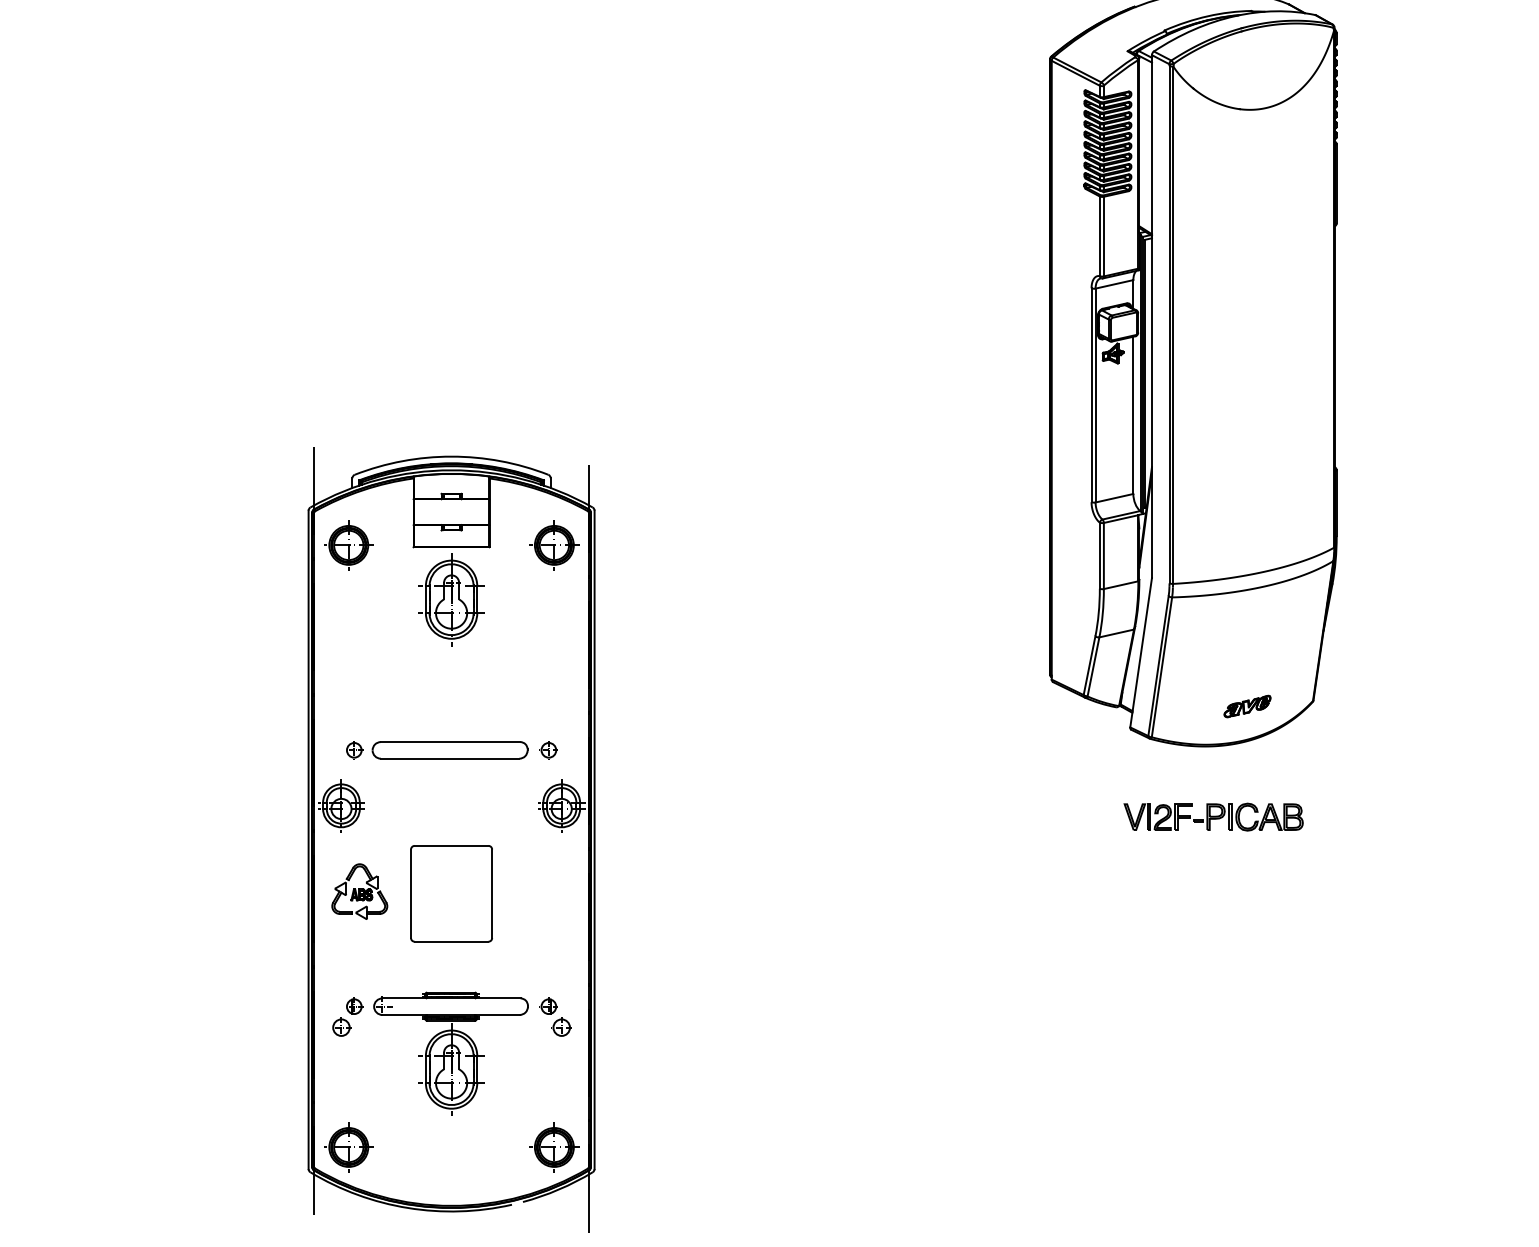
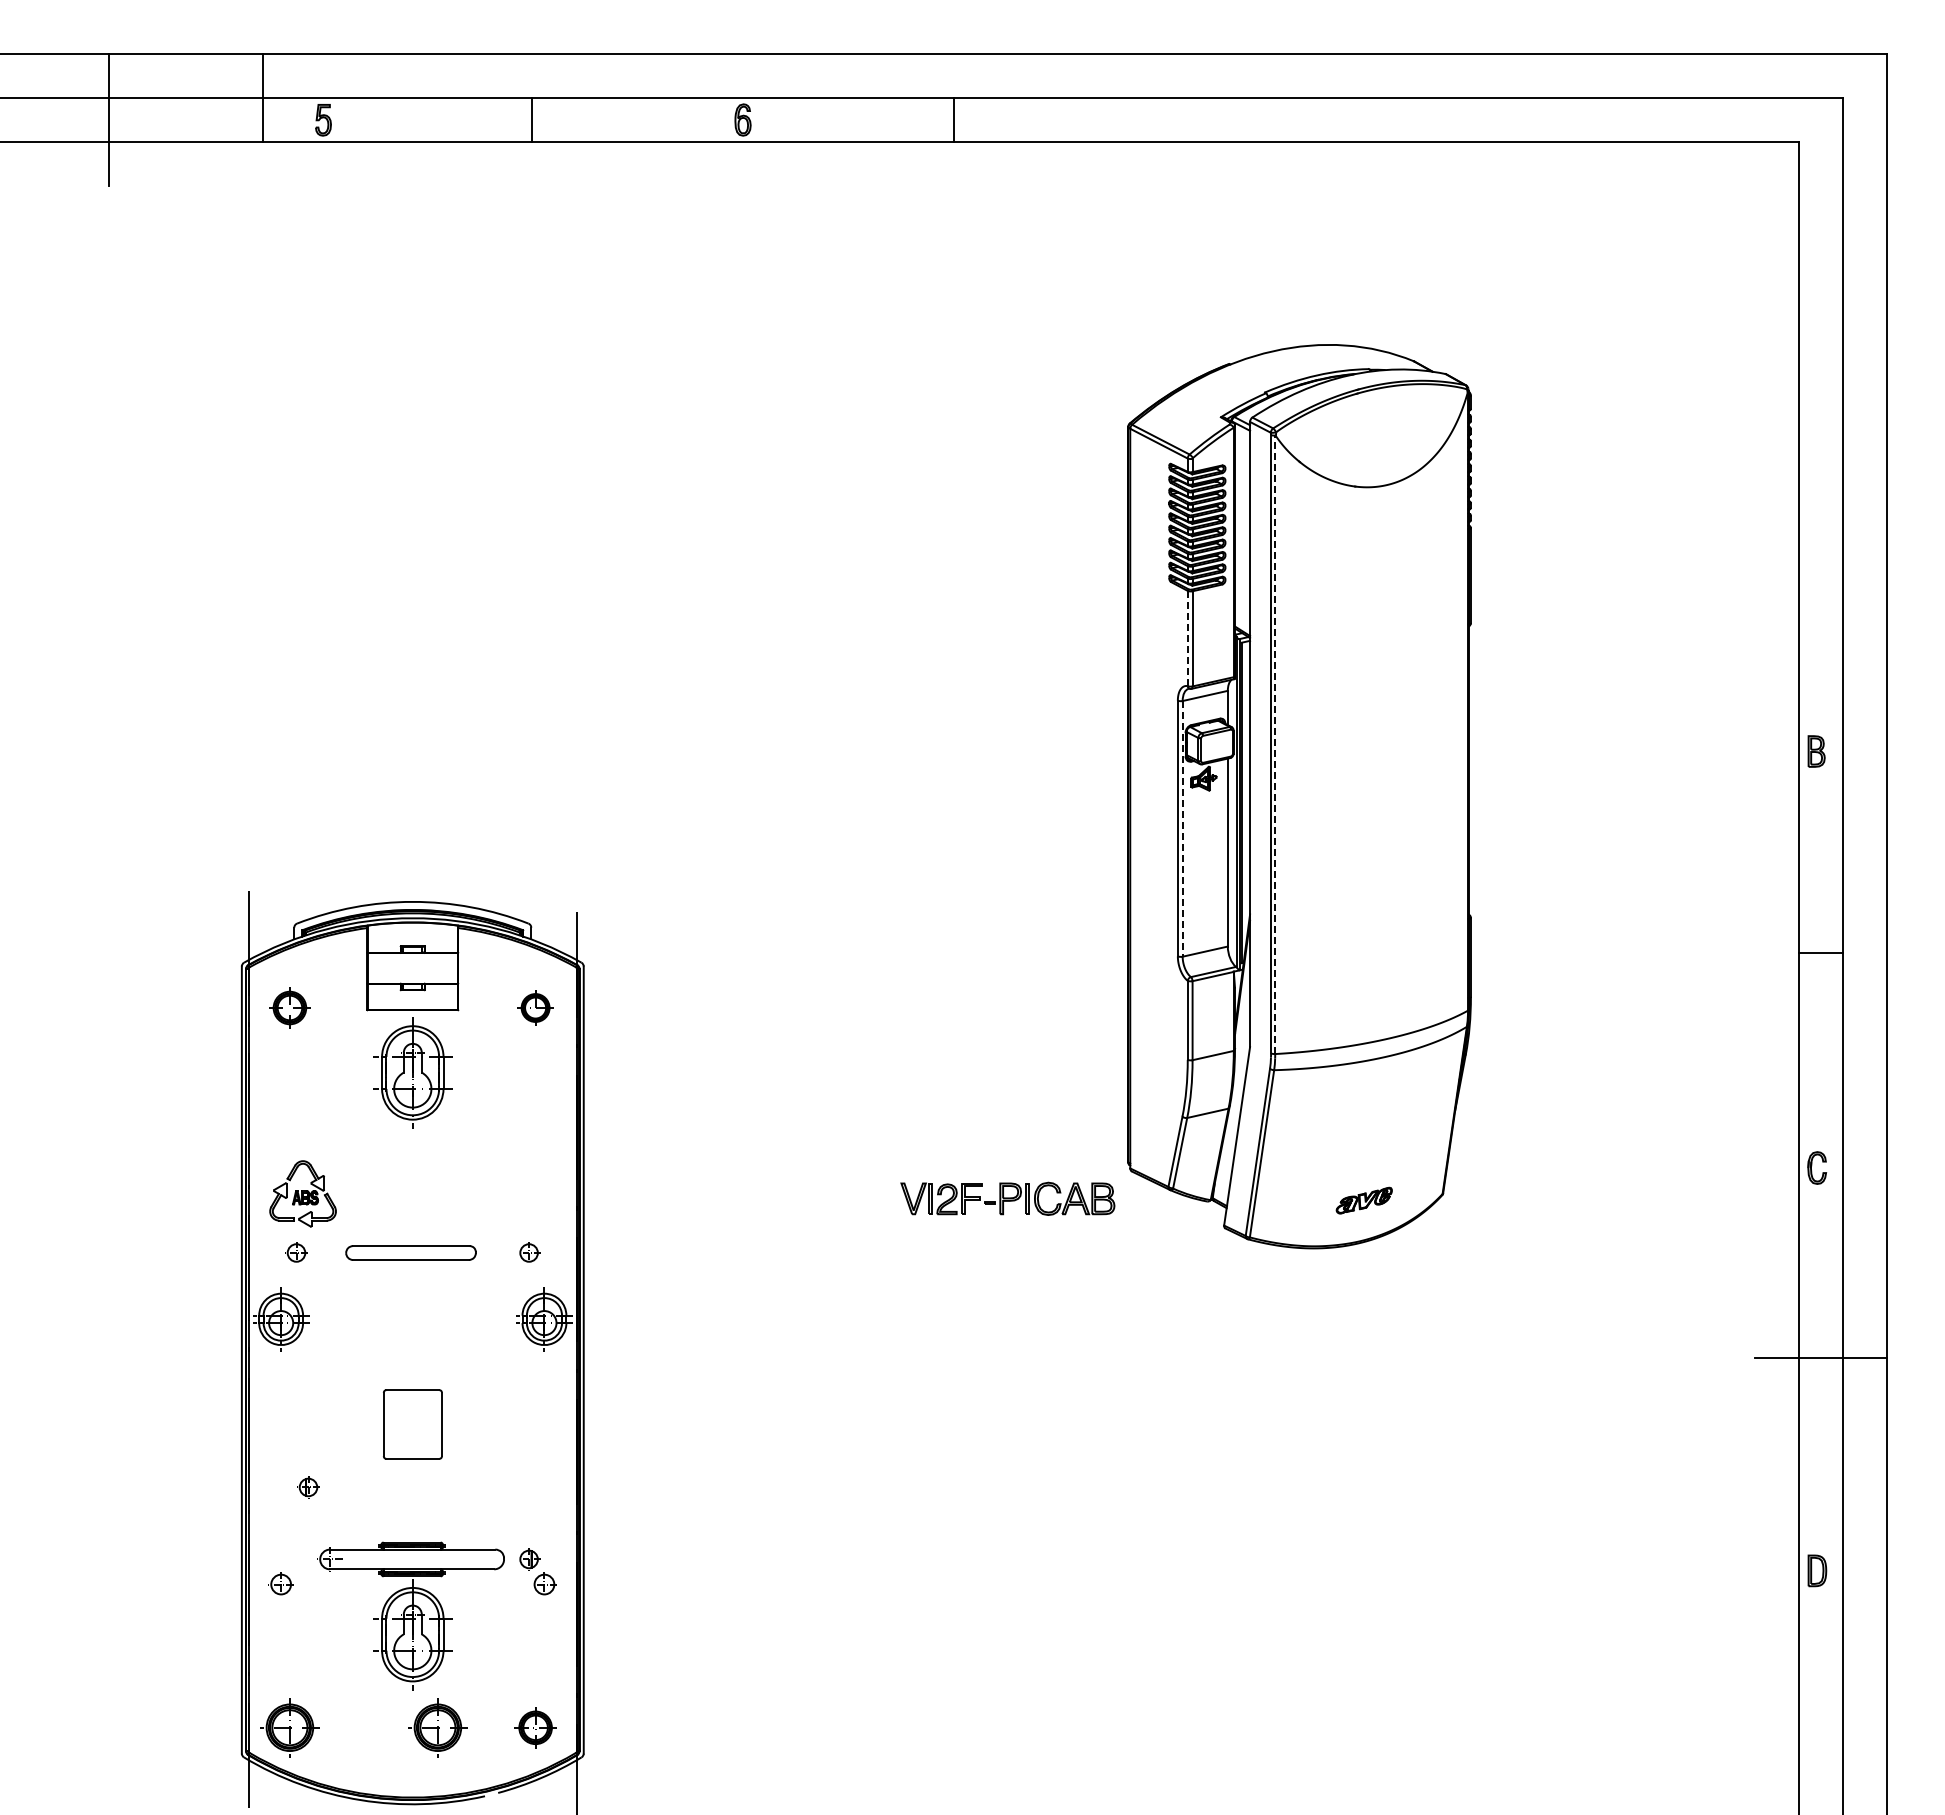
line: (1099, 236) -> (1187, 638), solid -> dashed
line: (1173, 324) -> (1275, 744), solid -> dashed
line: (1095, 395) -> (1182, 828), solid -> dashed
part: (348, 544) -> (289, 1007), size x0.7
part: (554, 544) -> (535, 1007), size x0.6
part: (449, 749) -> (410, 1252), size x0.7
part: (1213, 816) -> (1007, 1198), moved
part: (359, 891) -> (302, 1193), moved
part: (451, 893) -> (412, 1424), size x0.6
part: (354, 1006) -> (308, 1487), moved
part: (472, 1147) -> (437, 1727), added
part: (554, 1147) -> (535, 1727), size x0.7

